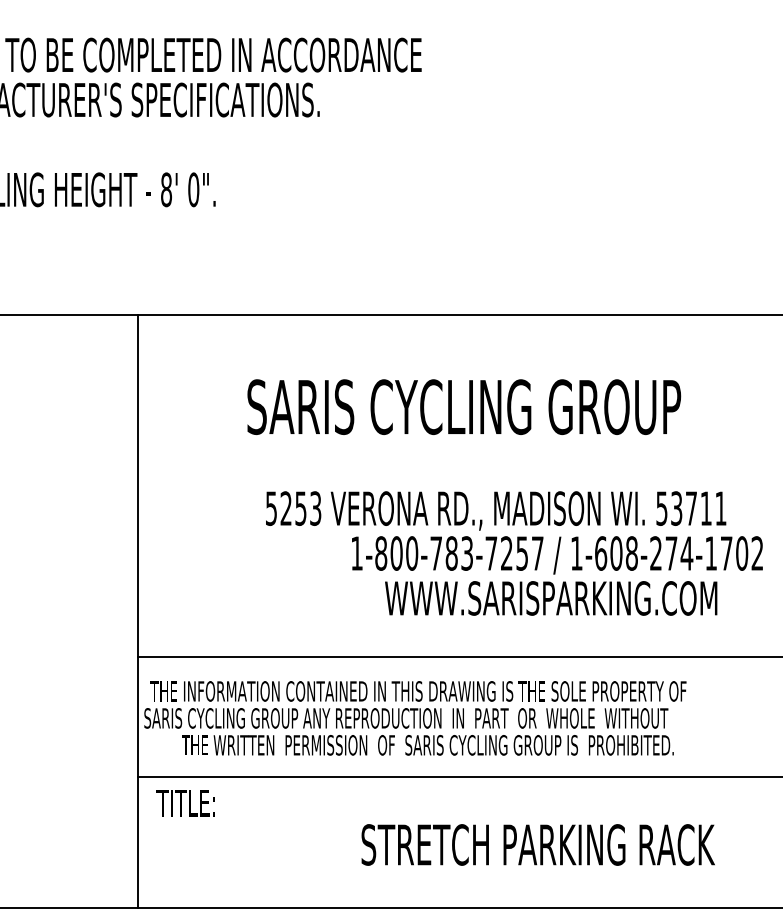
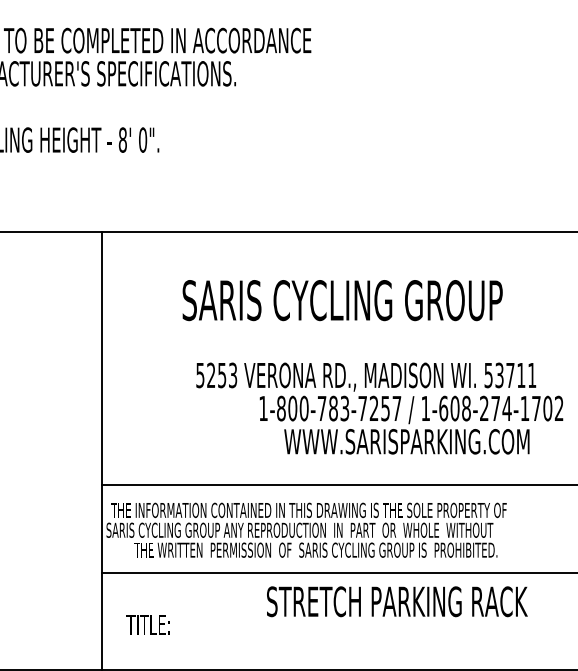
text: (184, 802) -> (147, 624), moved
text: (538, 844) -> (397, 601), moved

